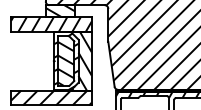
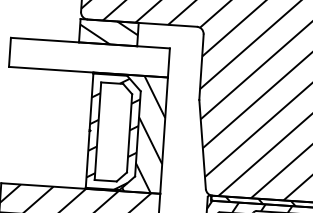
hatch: (51, 24) -> (89, 57), removed
hatch: (66, 63) -> (113, 136), removed

